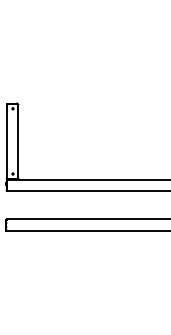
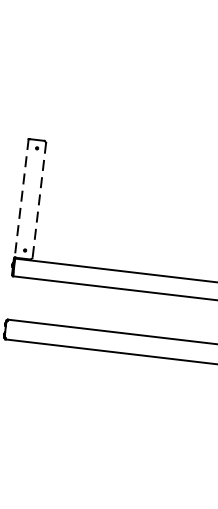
line: (6, 141) -> (20, 198), solid -> dashed
line: (18, 141) -> (39, 200), solid -> dashed

